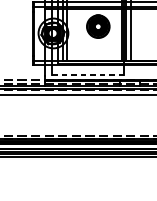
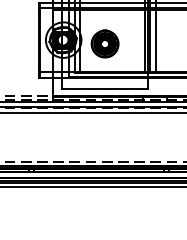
part: (97, 26) -> (104, 43), moved
line: (87, 74) -> (104, 89), dashed -> solid

